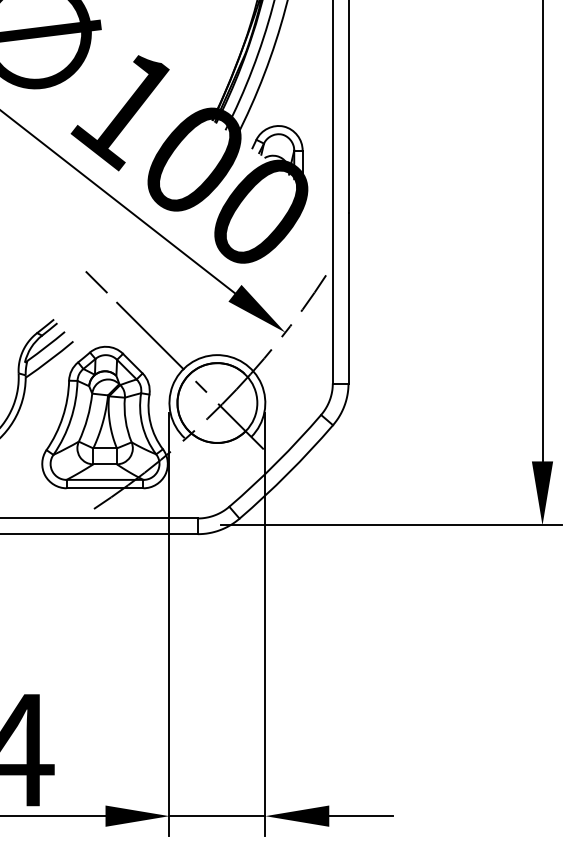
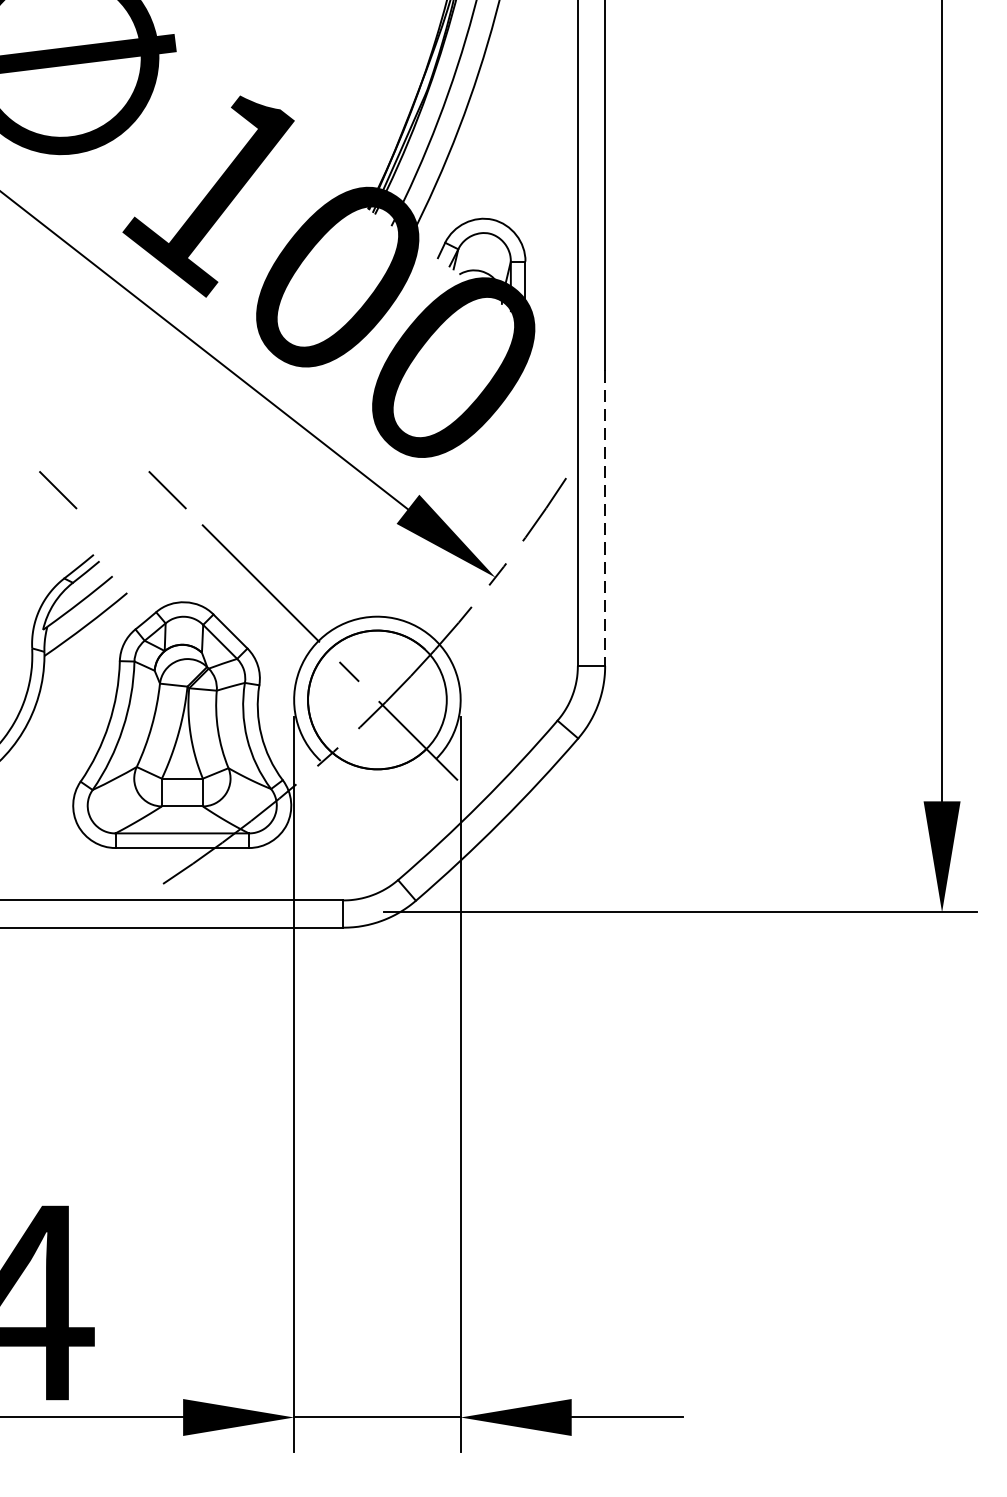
line: (33, 282) -> (57, 490), added
line: (348, 298) -> (605, 518), solid -> dashed

